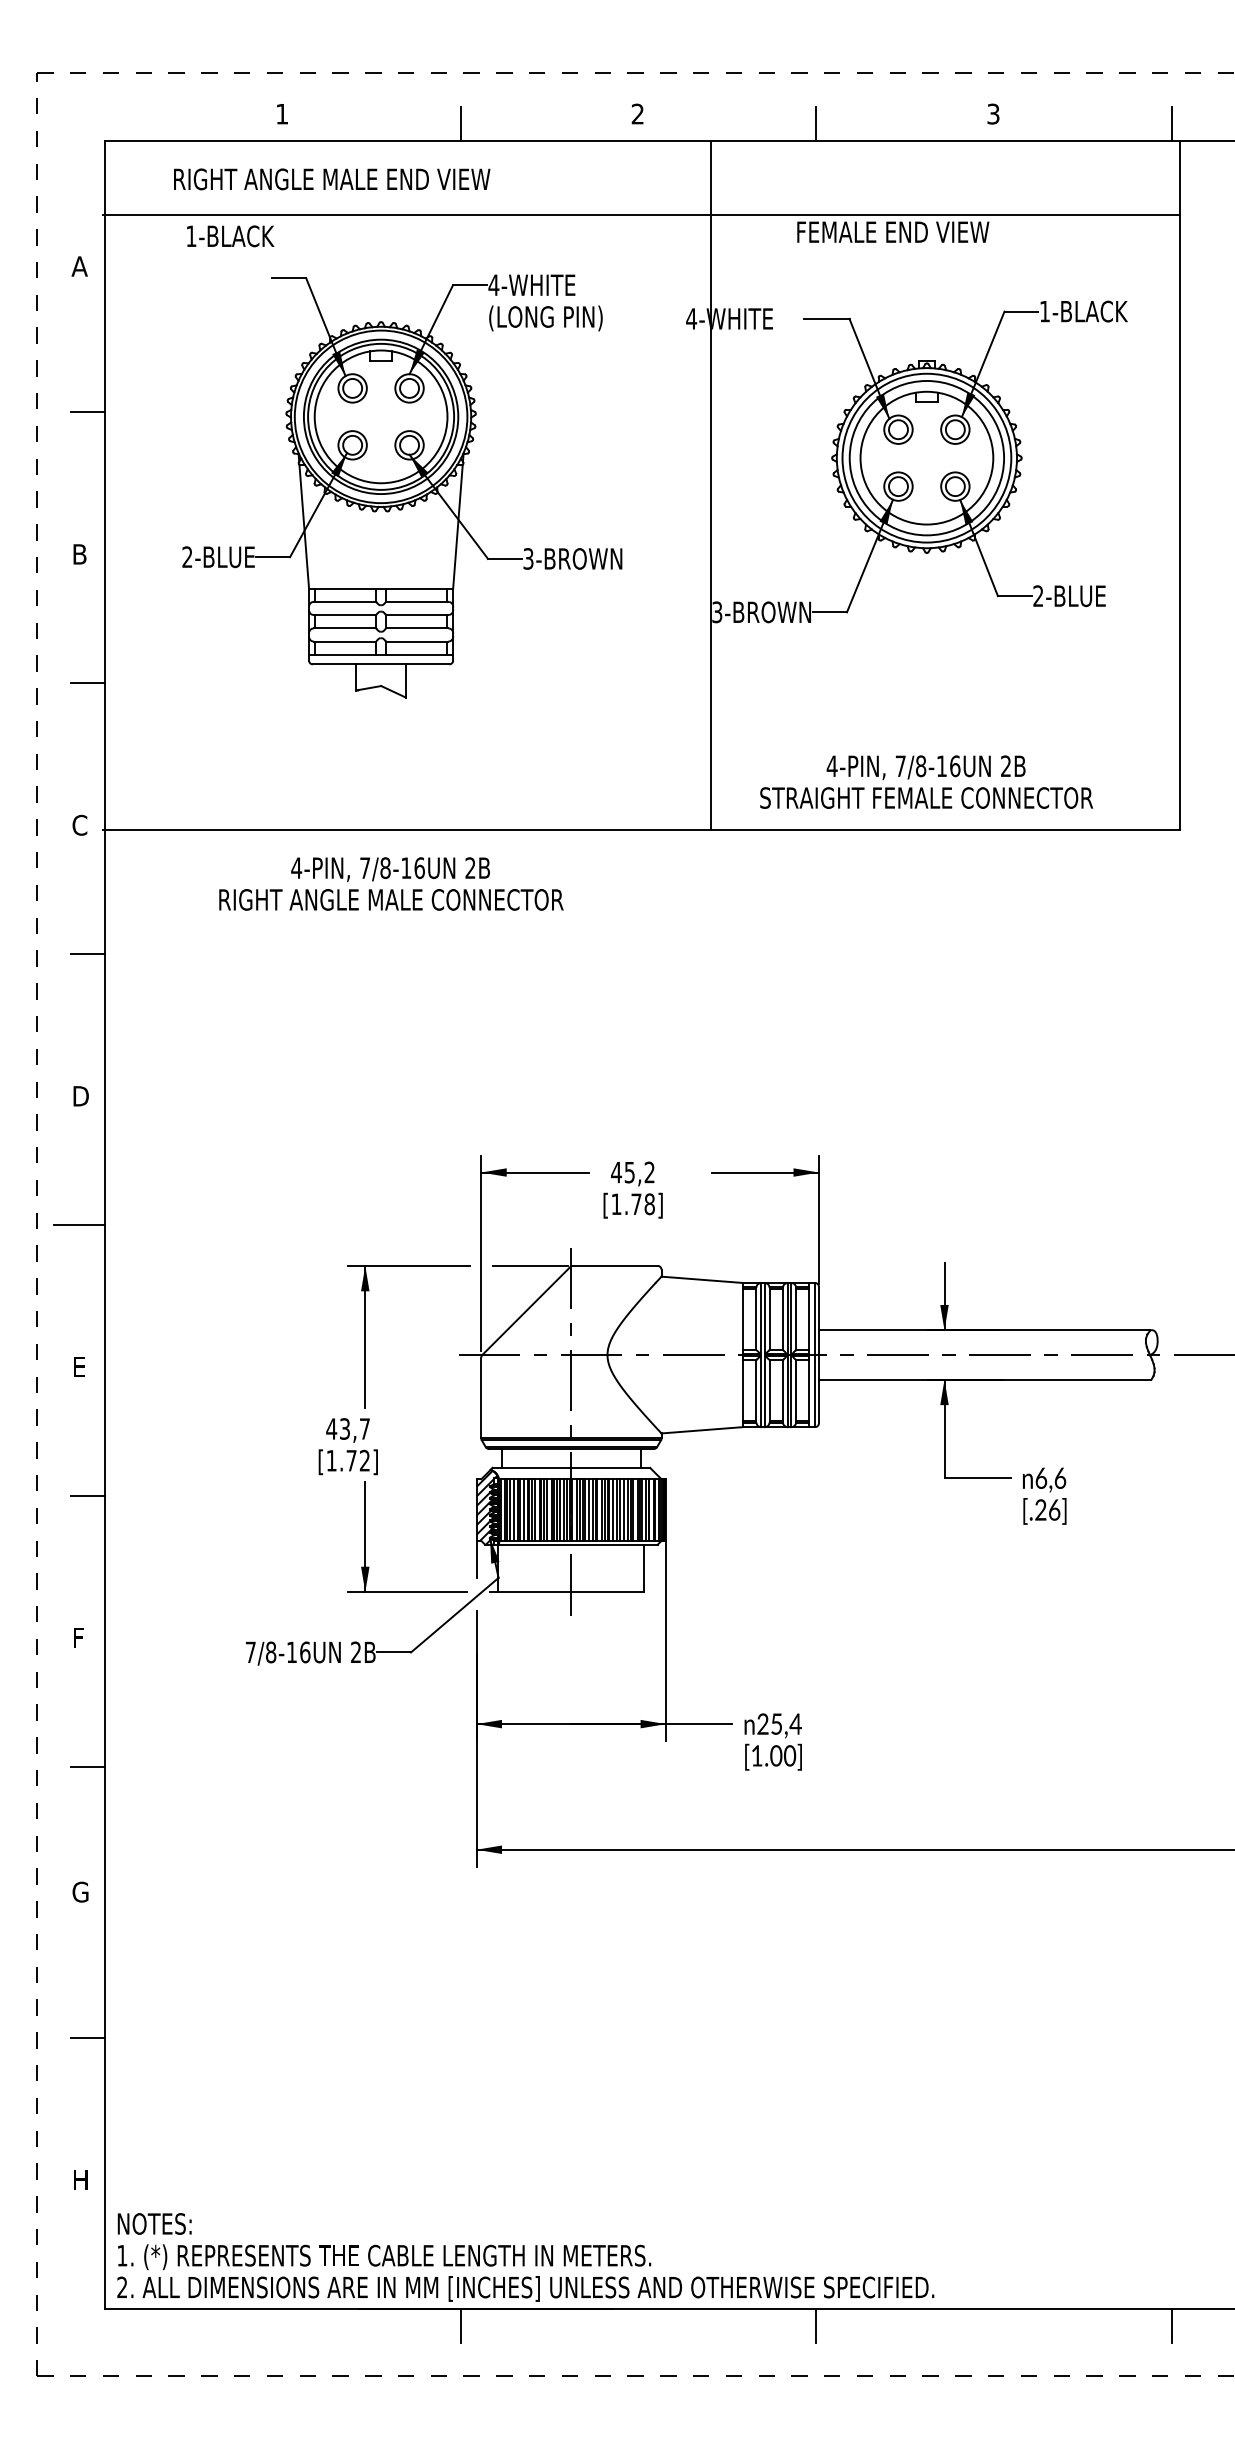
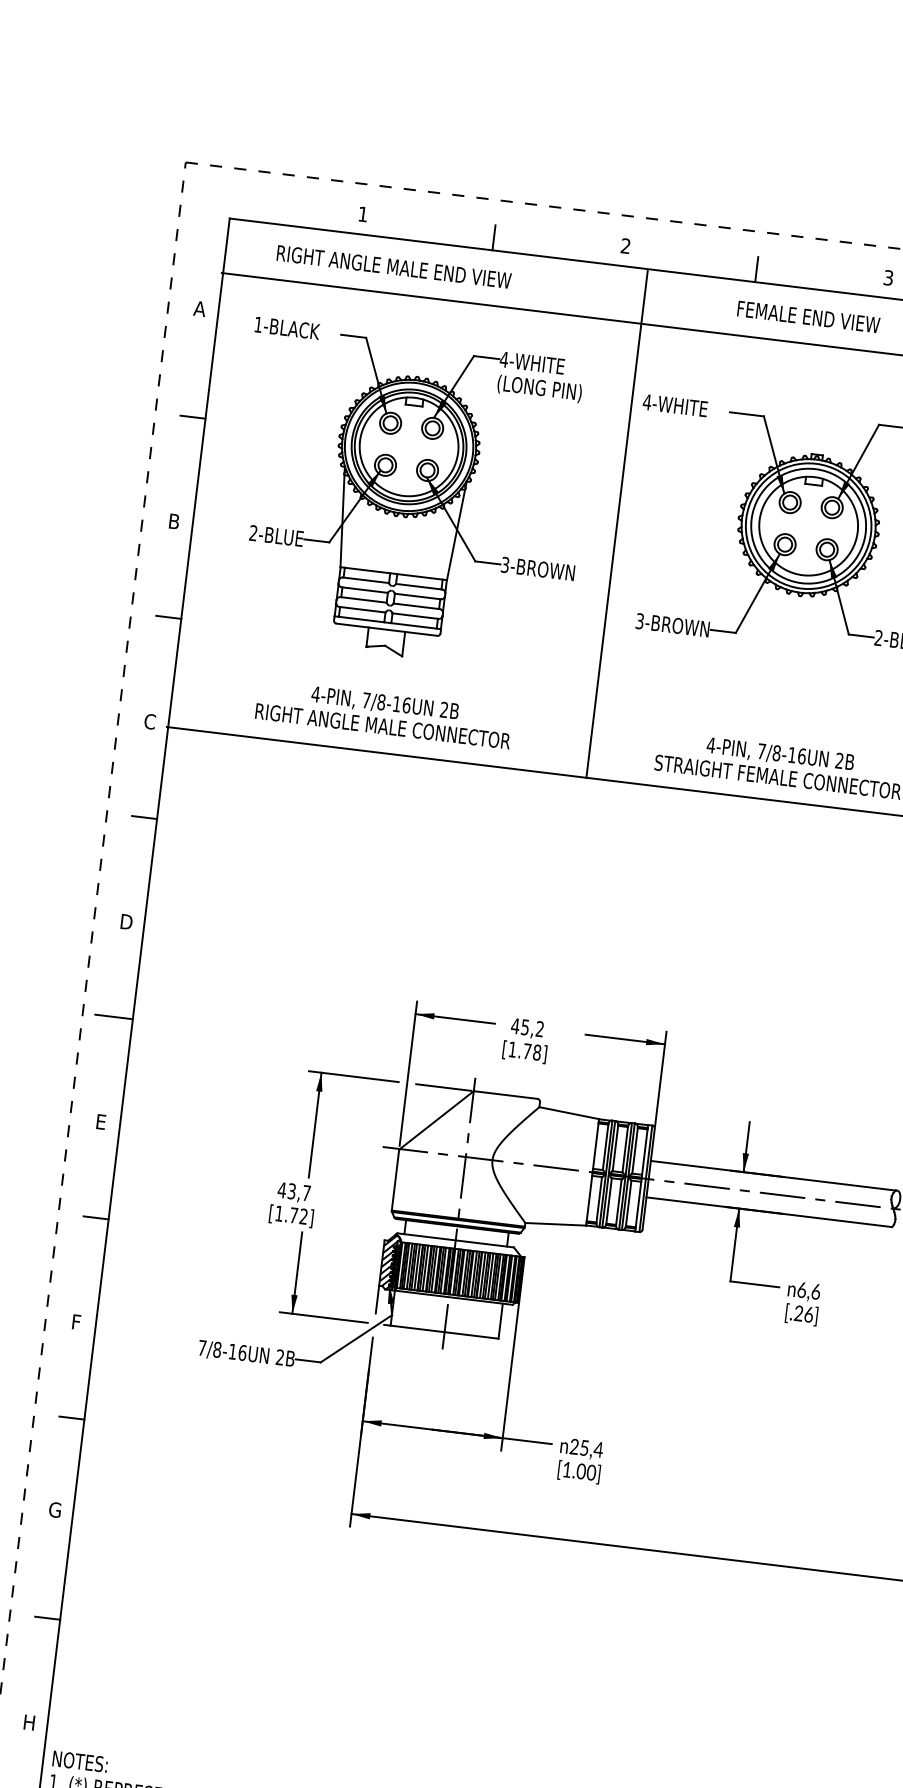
text: (893, 231) -> (808, 316), moved
text: (230, 236) -> (287, 328), moved
line: (711, 485) -> (617, 523), moved
text: (391, 883) -> (384, 714), moved

